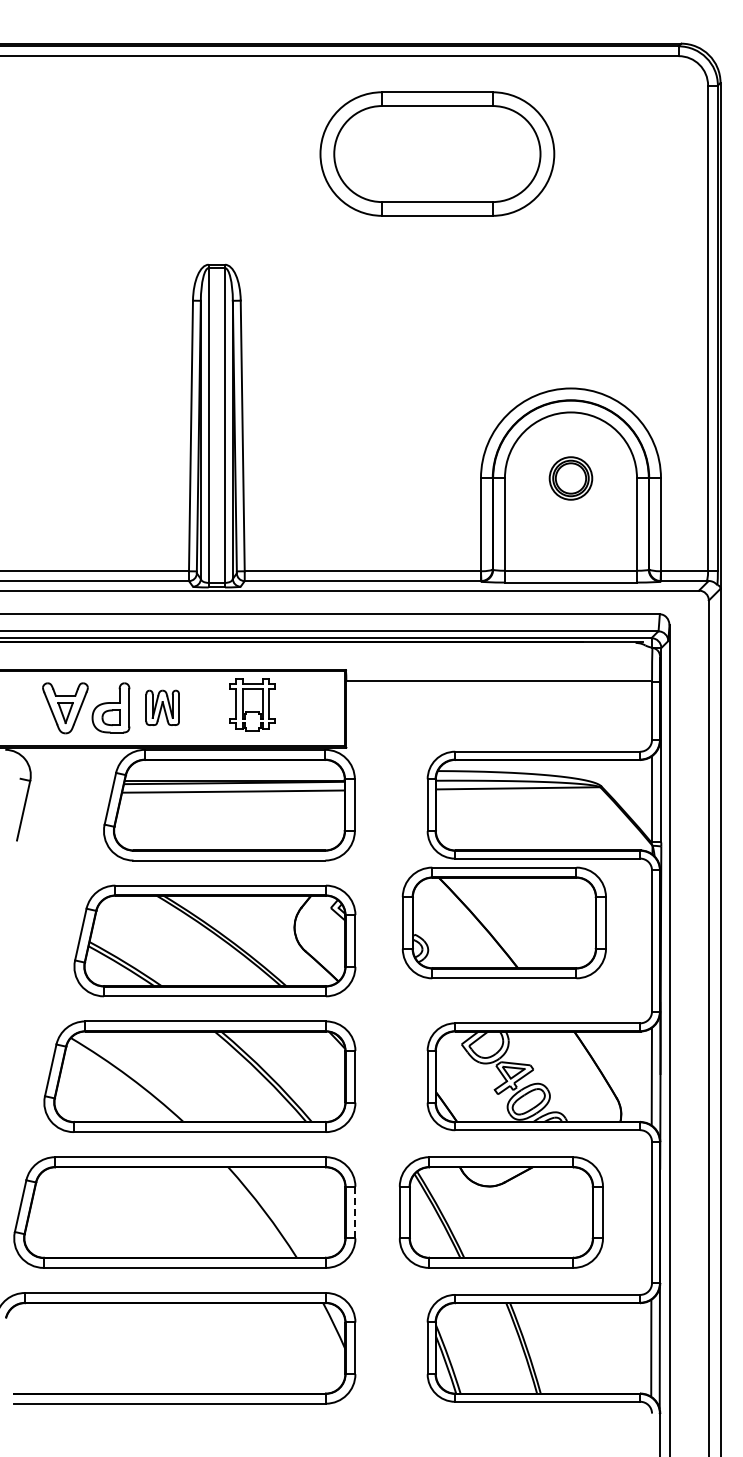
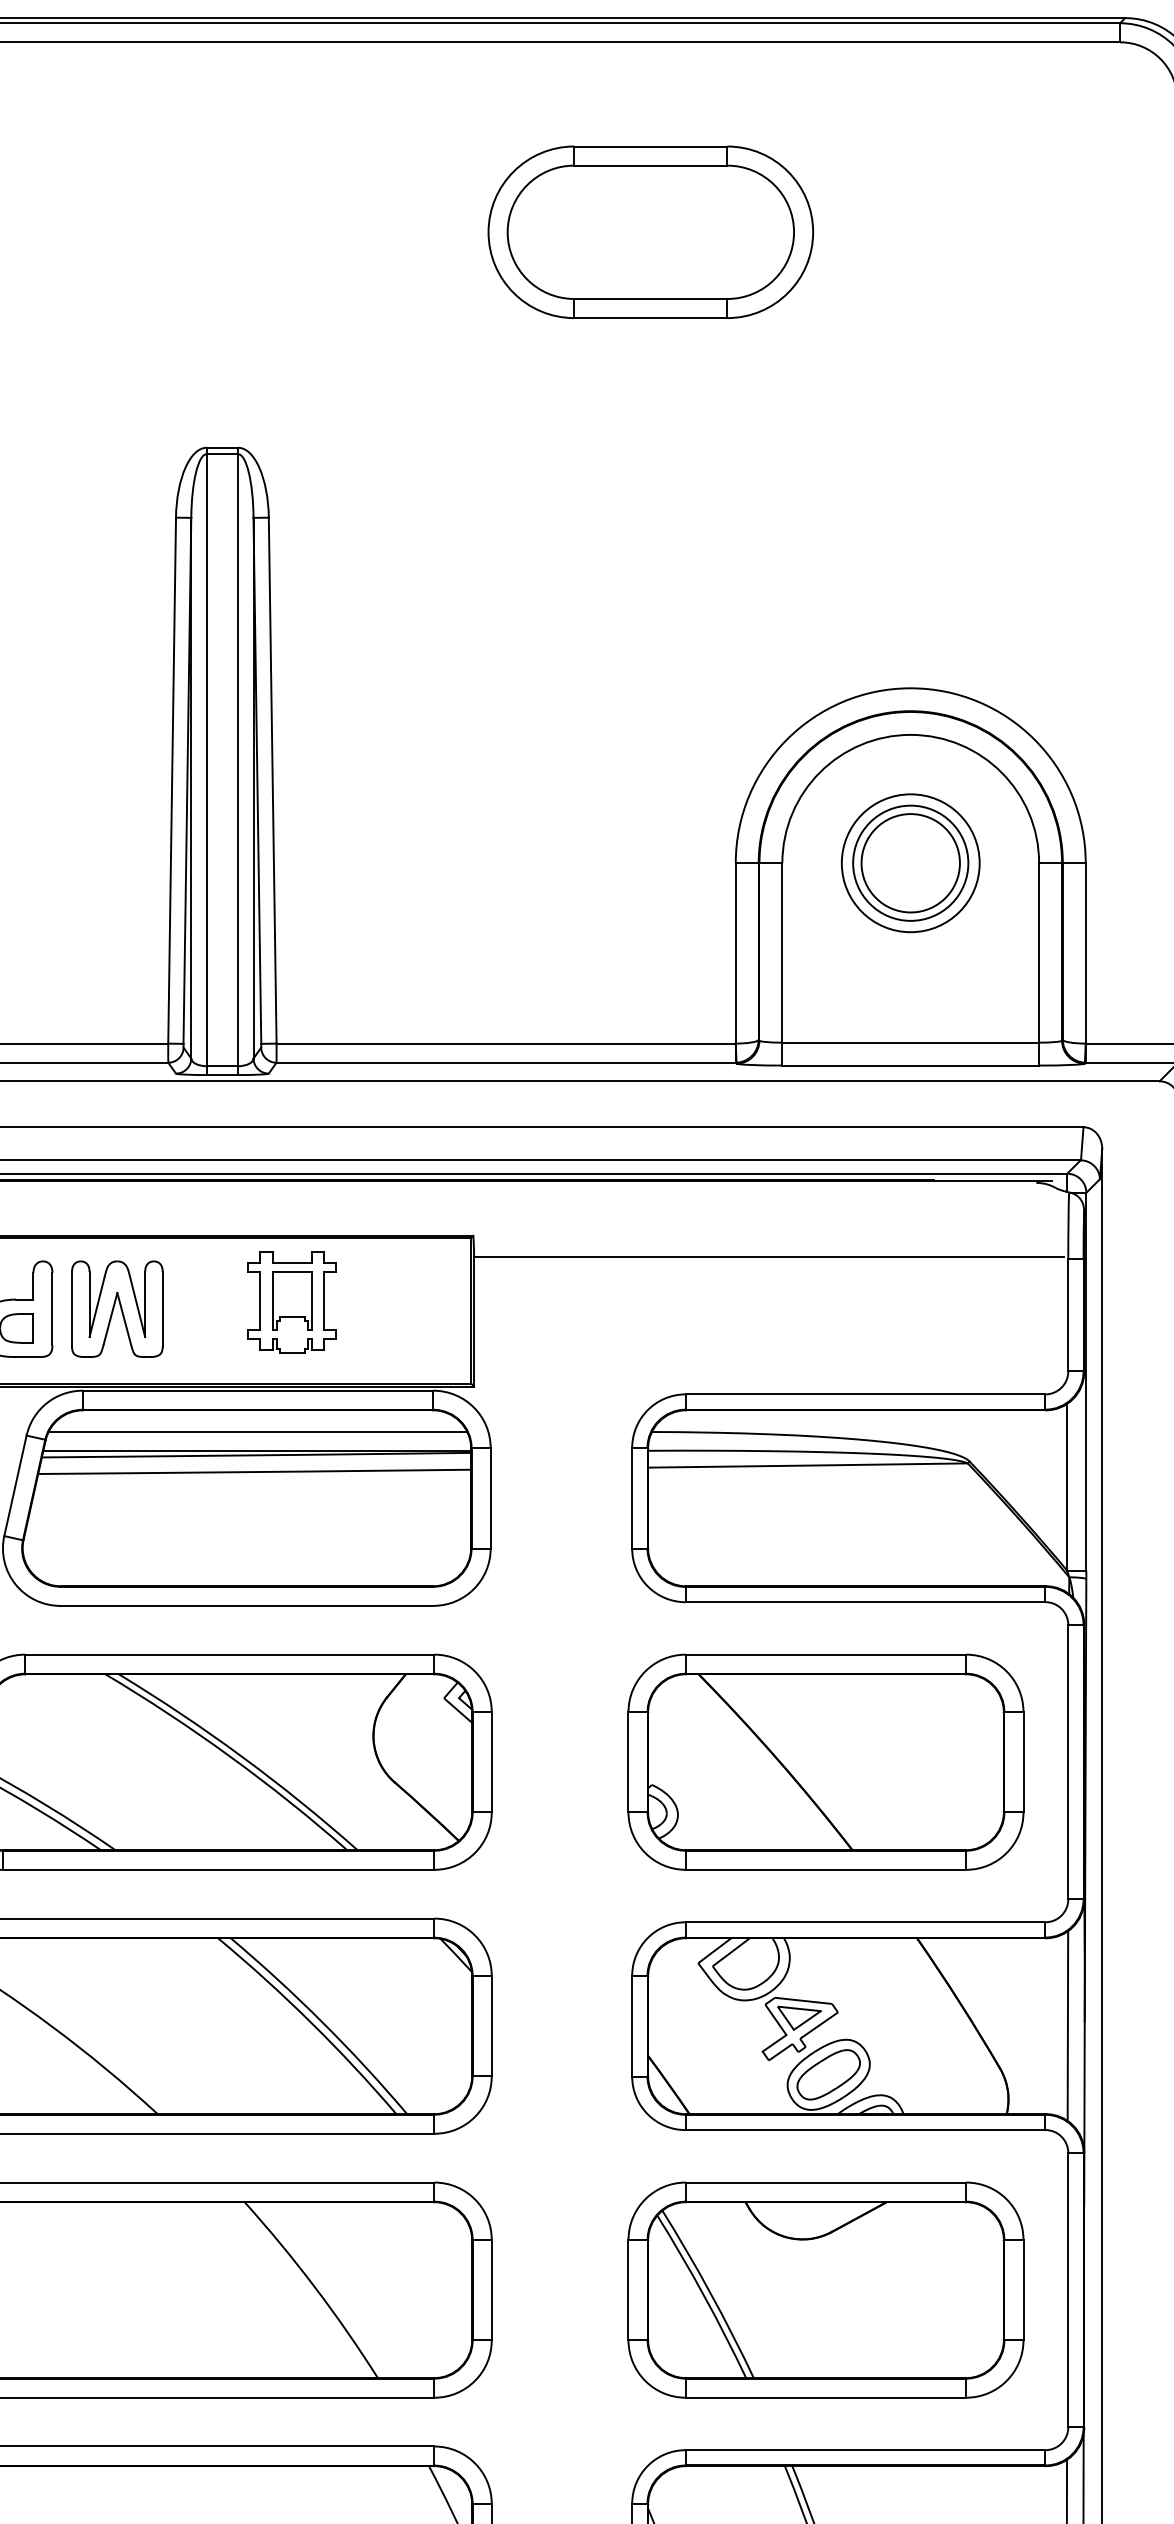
part: (436, 153) -> (649, 231), size x0.71
part: (570, 478) -> (909, 863), size x1.67
part: (162, 707) -> (116, 1308), size x1.43
line: (234, 771) -> (256, 1432), added
part: (503, 922) -> (824, 1761), moved
line: (355, 1212) -> (491, 2290), dashed -> solid
part: (500, 1212) -> (824, 2290), moved

